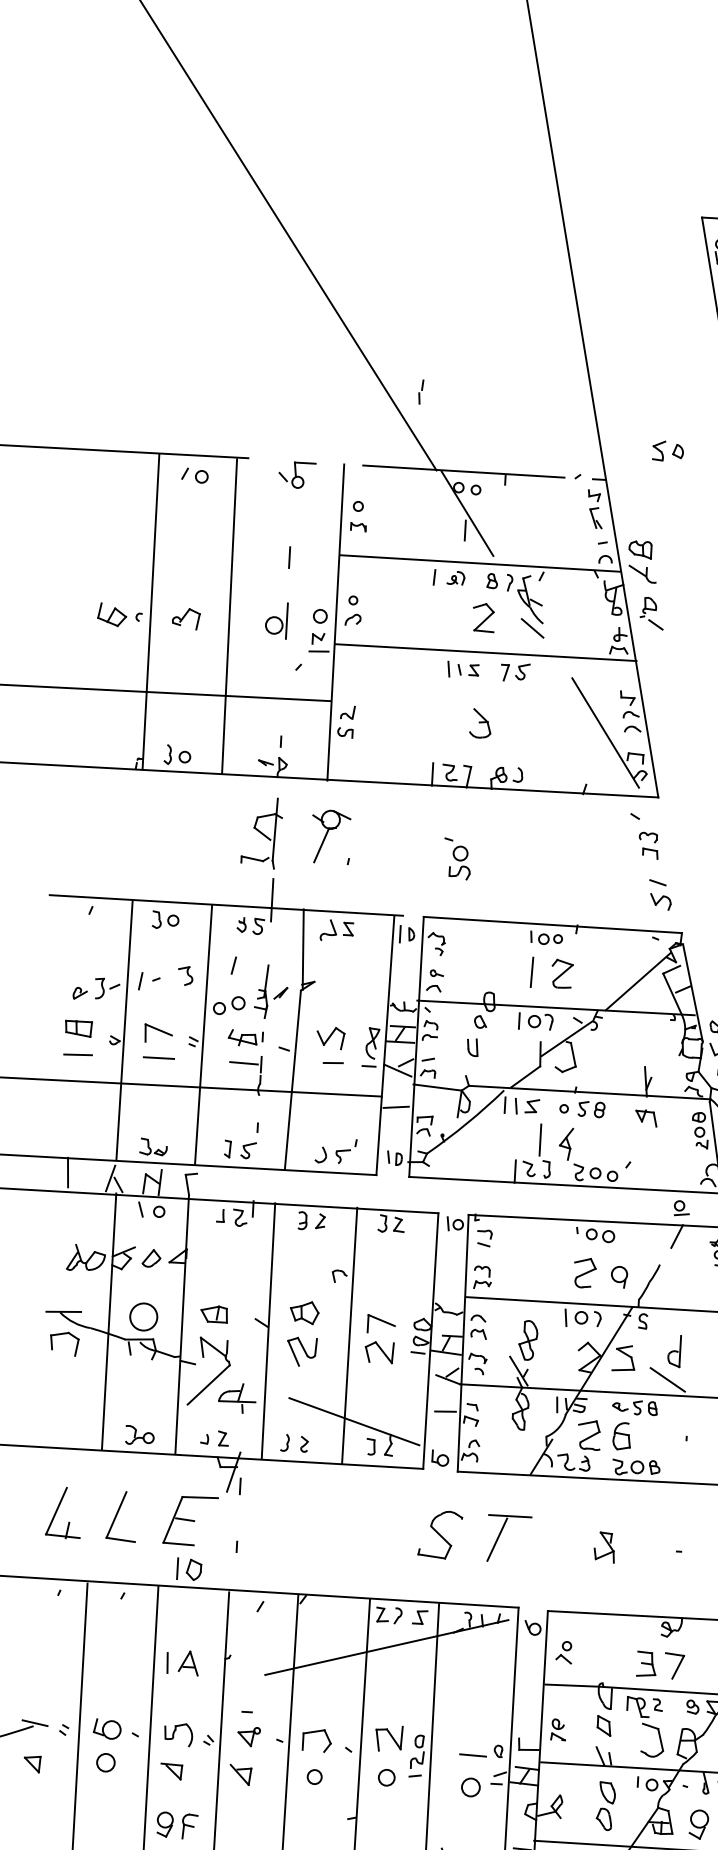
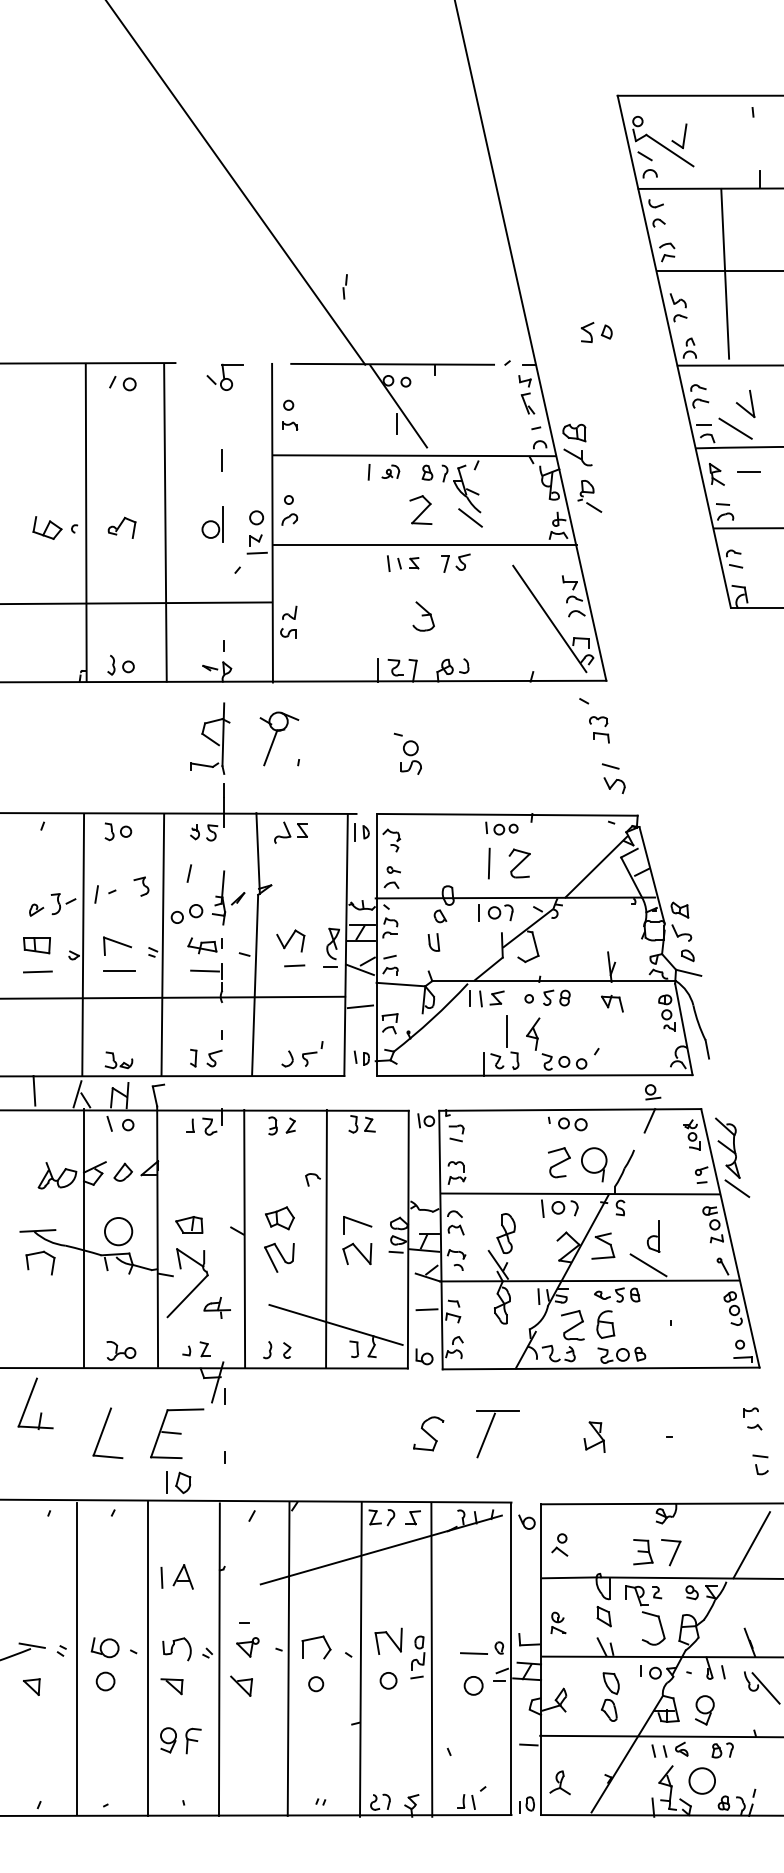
part: (618, 1276) -> (593, 1164), size x1.6
part: (237, 1397) -> (217, 1307), size x0.7
part: (58, 1510) -> (29, 1401), moved
part: (440, 1534) -> (428, 1433), size x0.7

